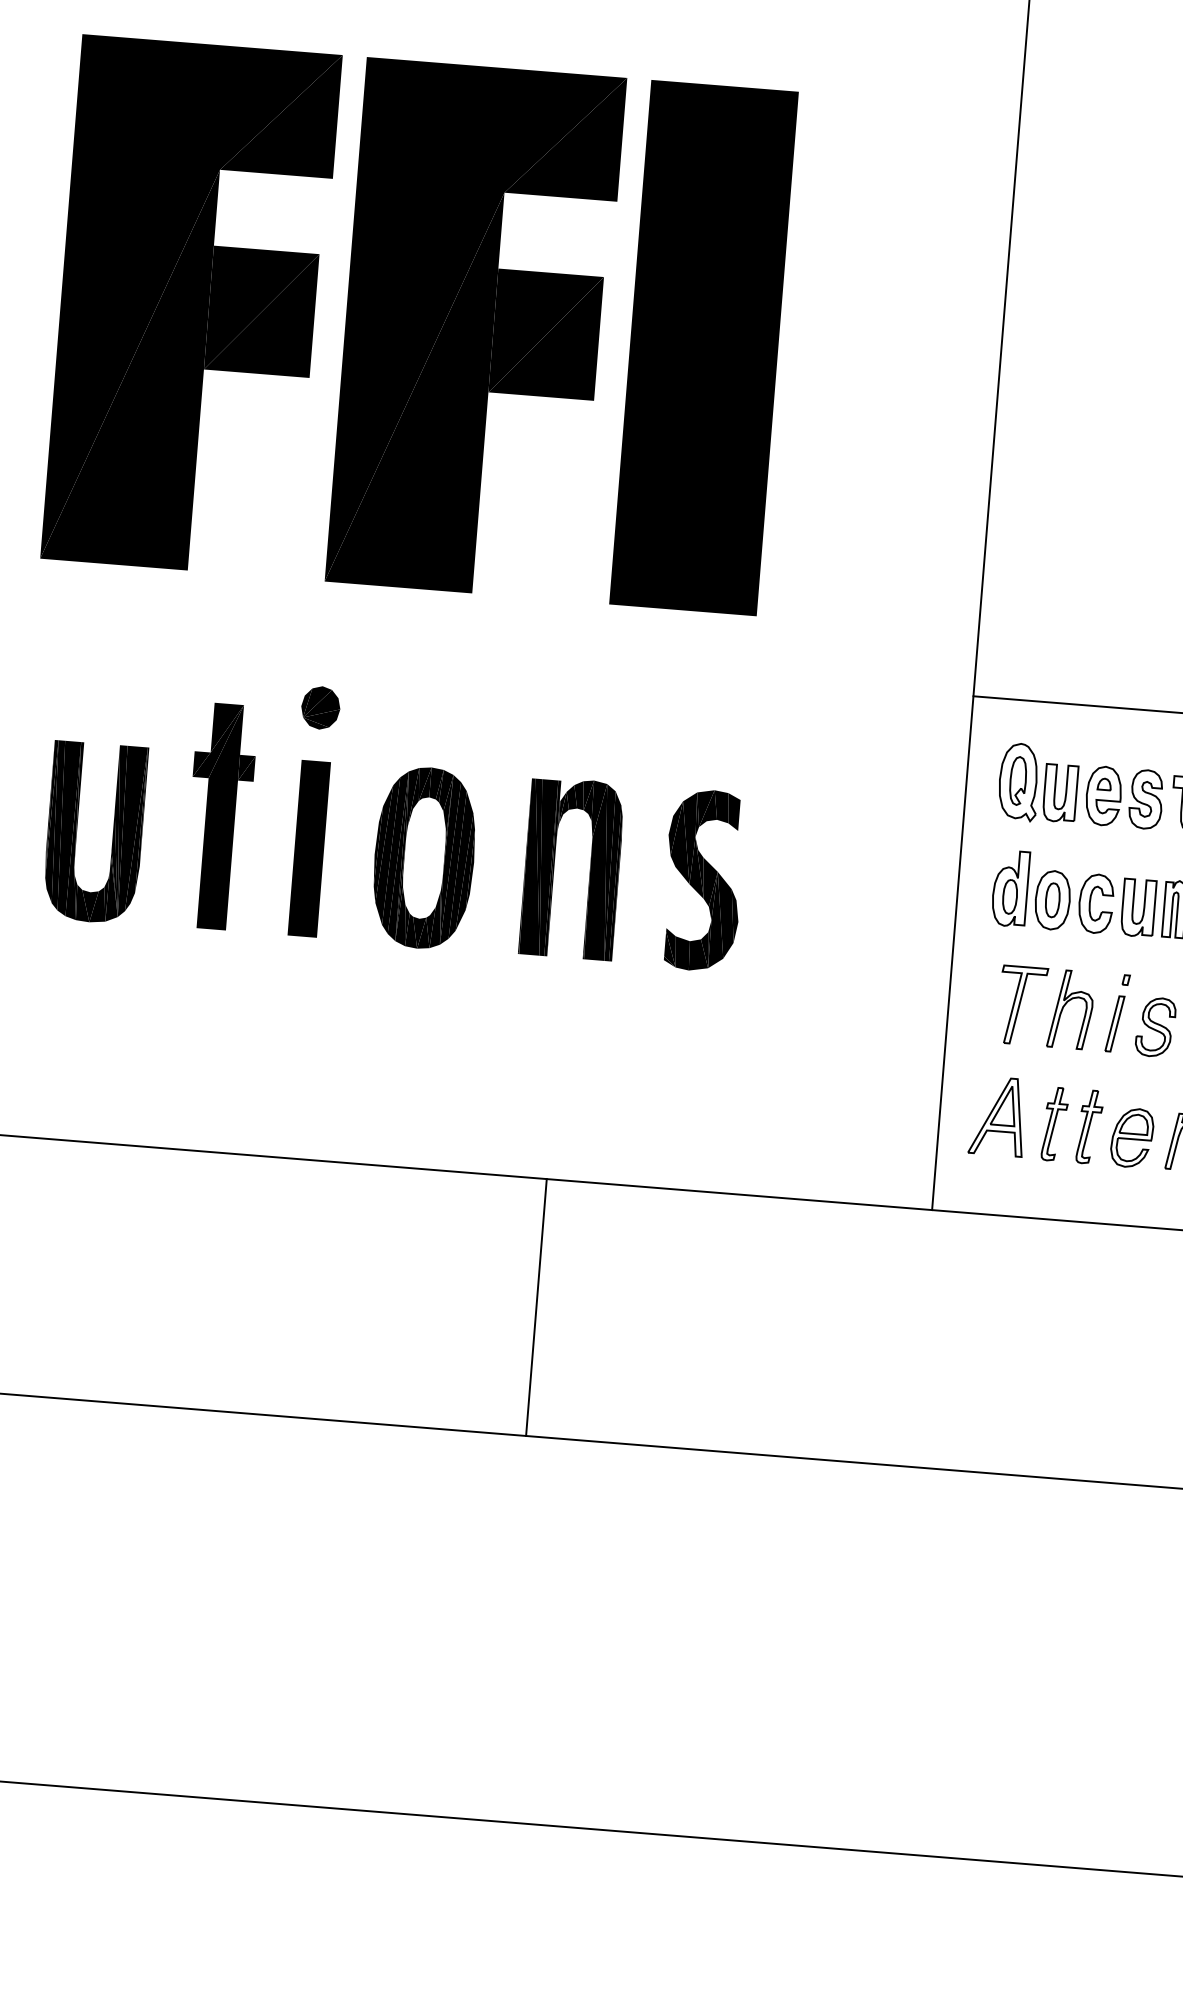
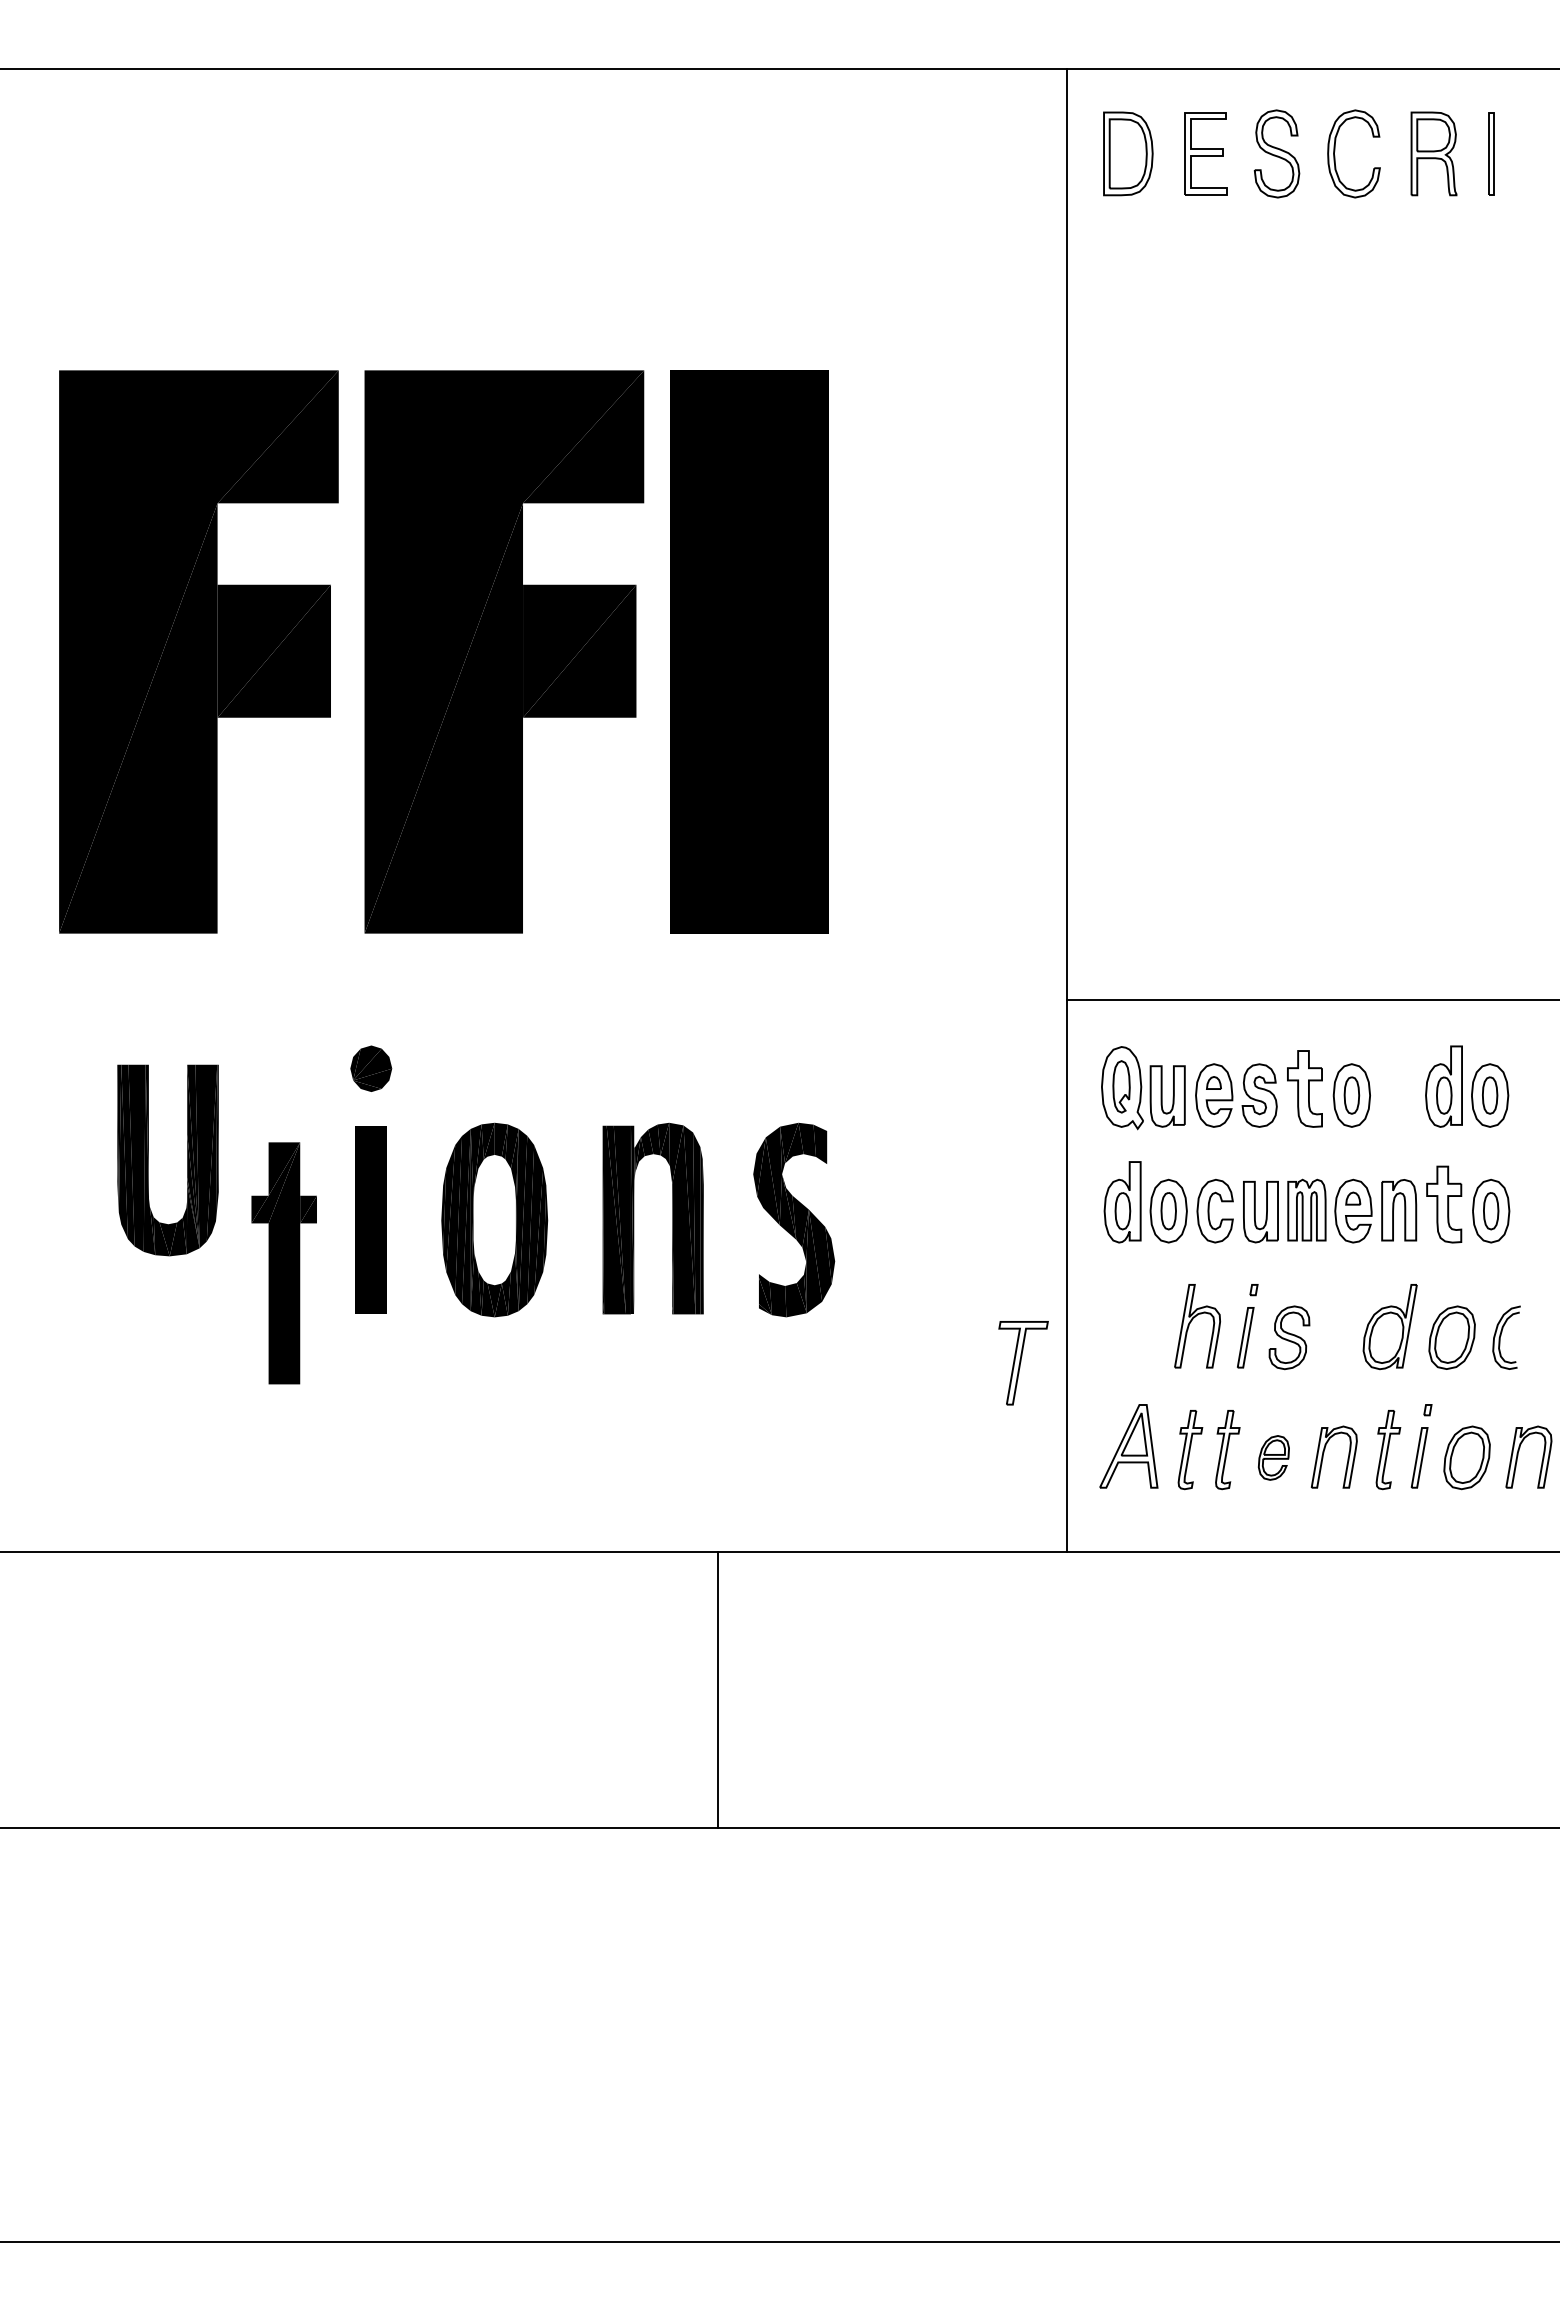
part: (219, 816) -> (283, 1263), moved
part: (76, 831) -> (148, 1160), moved
part: (1022, 1005) -> (1023, 1363), moved
part: (1131, 1137) -> (1273, 1457), size x0.7
line: (536, 1307) -> (717, 1689), moved

